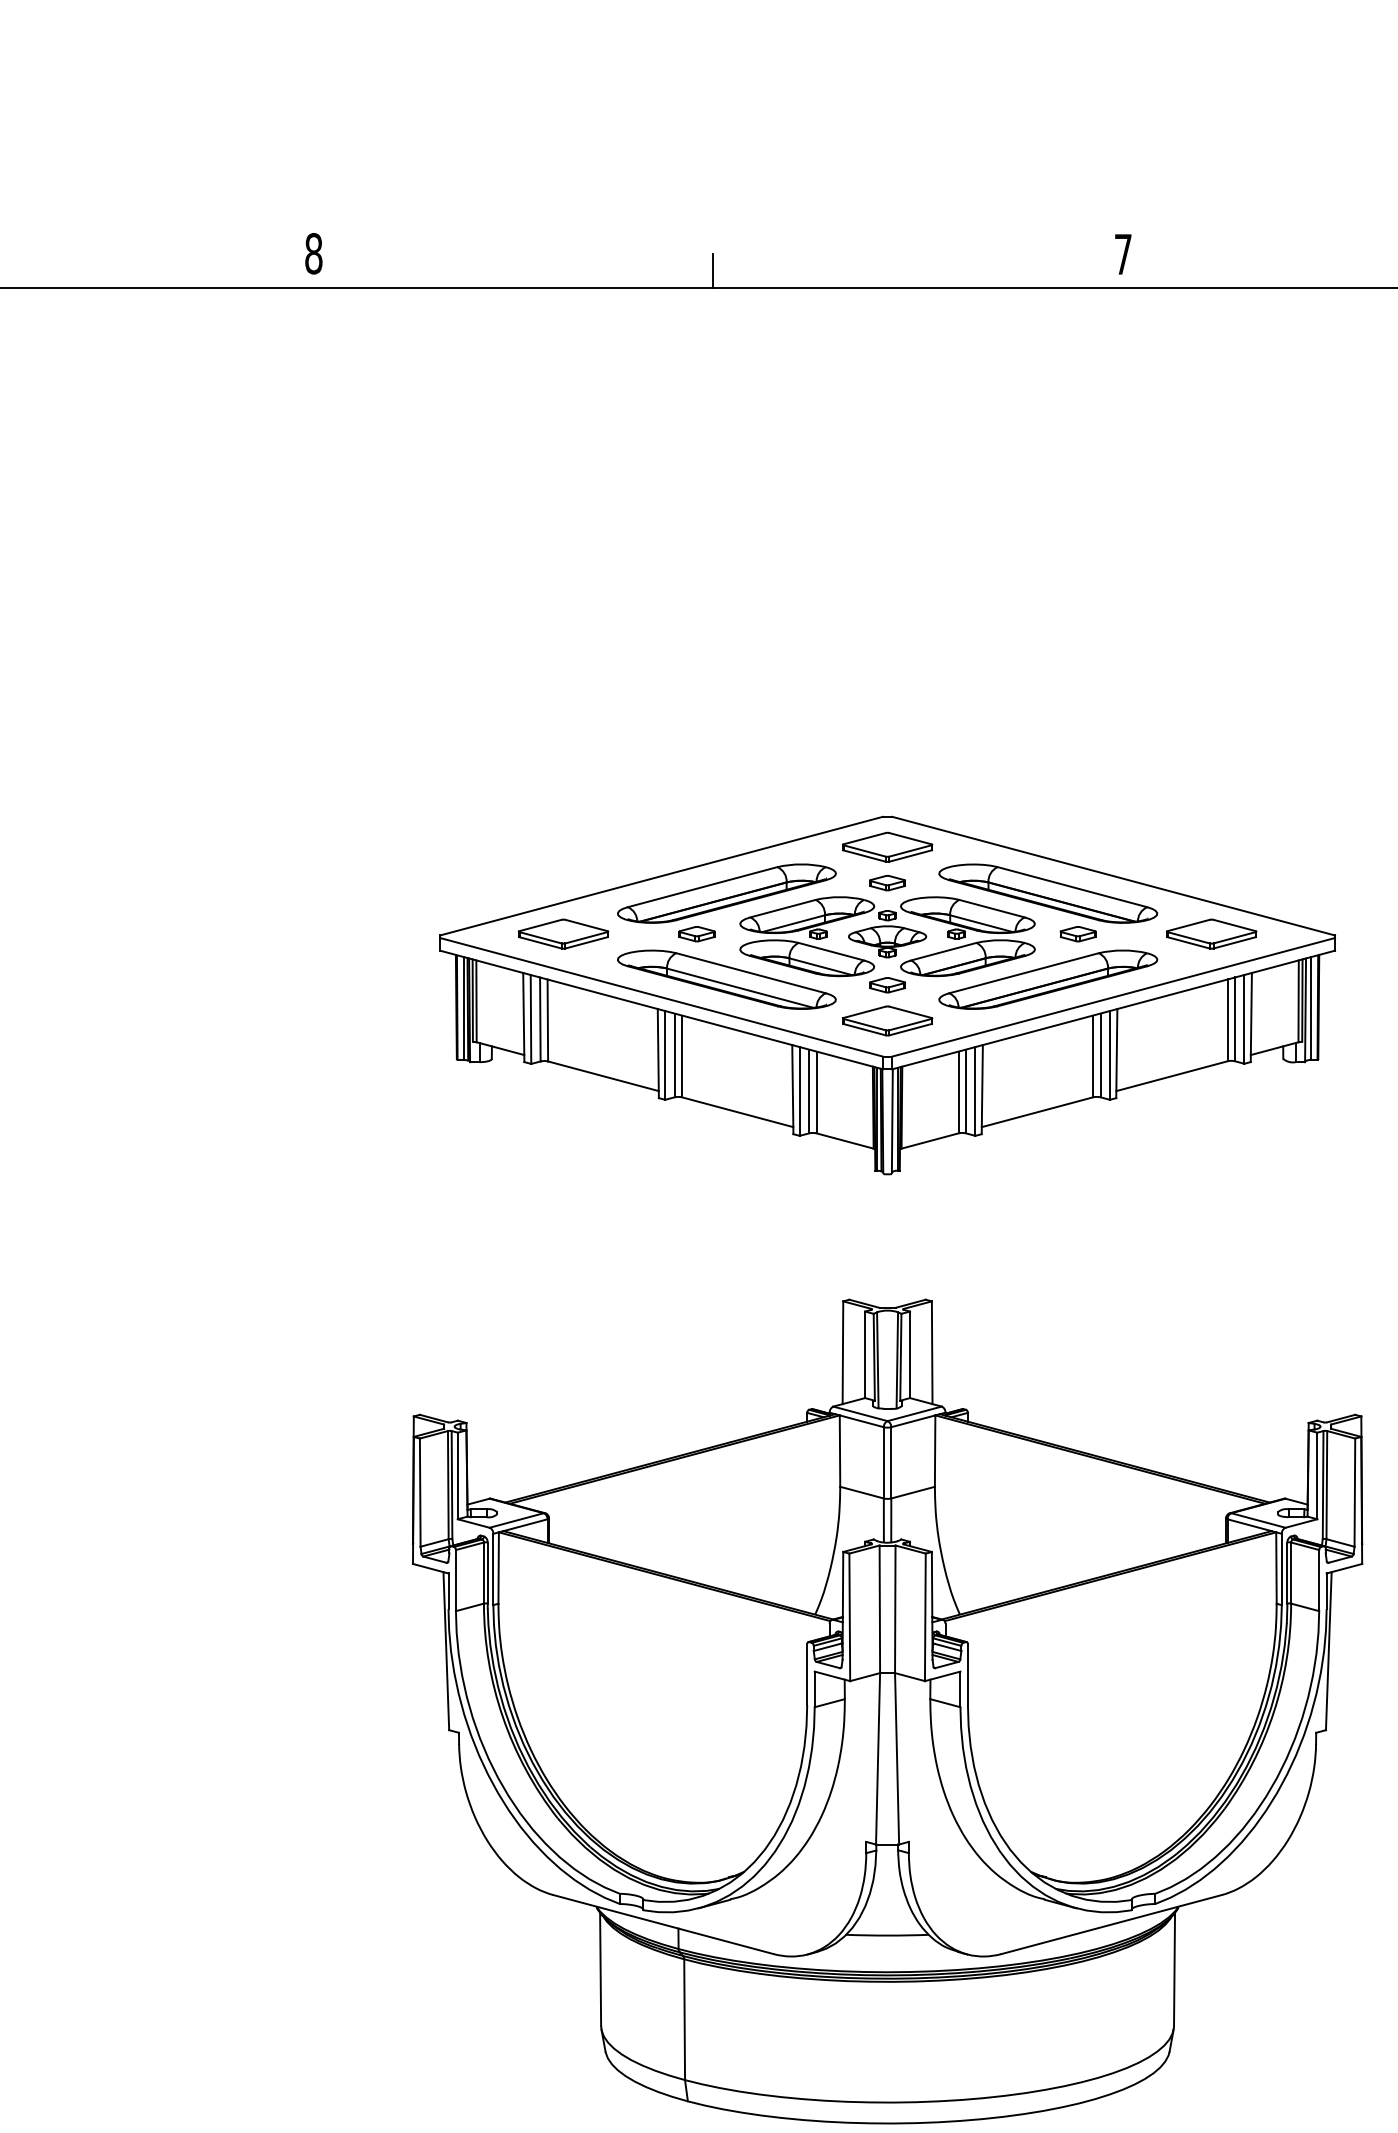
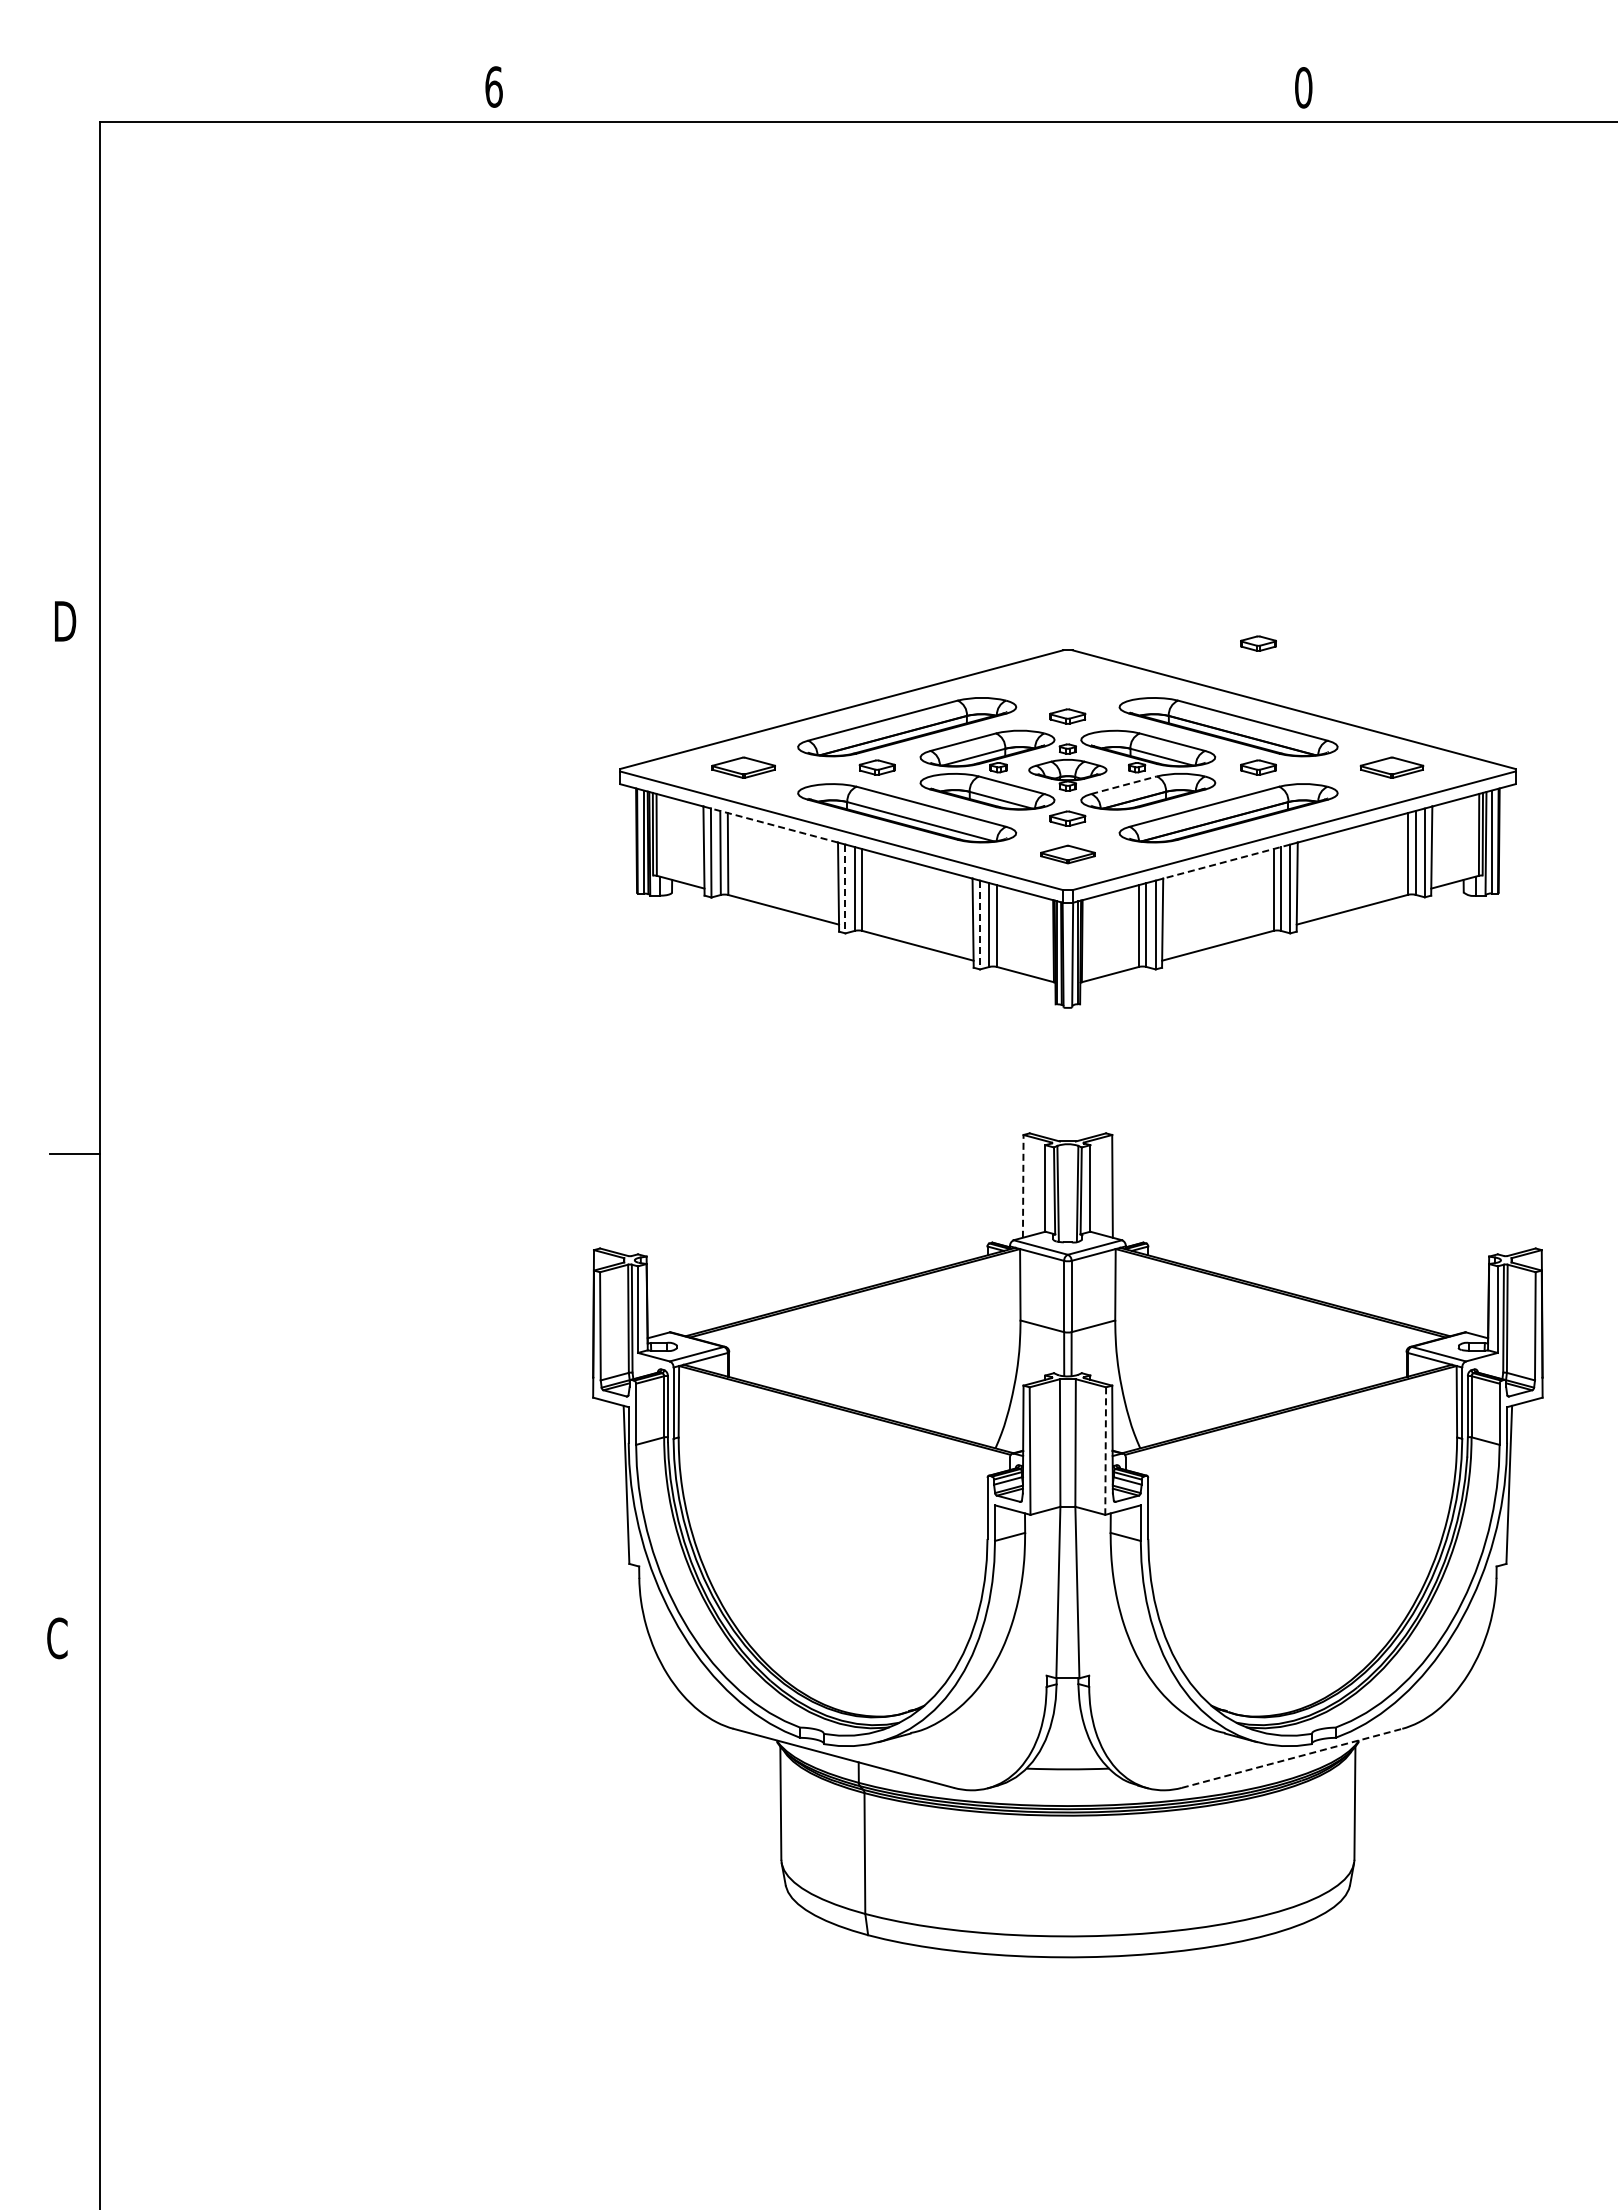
text: (313, 253) -> (493, 86), 8 -> 6
text: (1123, 254) -> (1303, 87), 7 -> 0
line: (713, 271) -> (893, 104), removed
part: (1078, 810) -> (1258, 643), added
part: (887, 847) -> (1067, 680), removed
part: (563, 933) -> (743, 767), size x0.7
part: (1211, 933) -> (1391, 767), size x0.7
line: (943, 951) -> (1123, 785), solid -> dashed
line: (594, 991) -> (774, 825), solid -> dashed
part: (887, 1020) -> (1067, 854), size x0.6
line: (1046, 1027) -> (1226, 861), solid -> dashed
line: (665, 1055) -> (845, 889), solid -> dashed
line: (800, 1091) -> (980, 925), solid -> dashed
line: (843, 1351) -> (1023, 1185), solid -> dashed
line: (925, 1617) -> (1105, 1451), solid -> dashed
line: (1112, 1924) -> (1292, 1758), solid -> dashed

